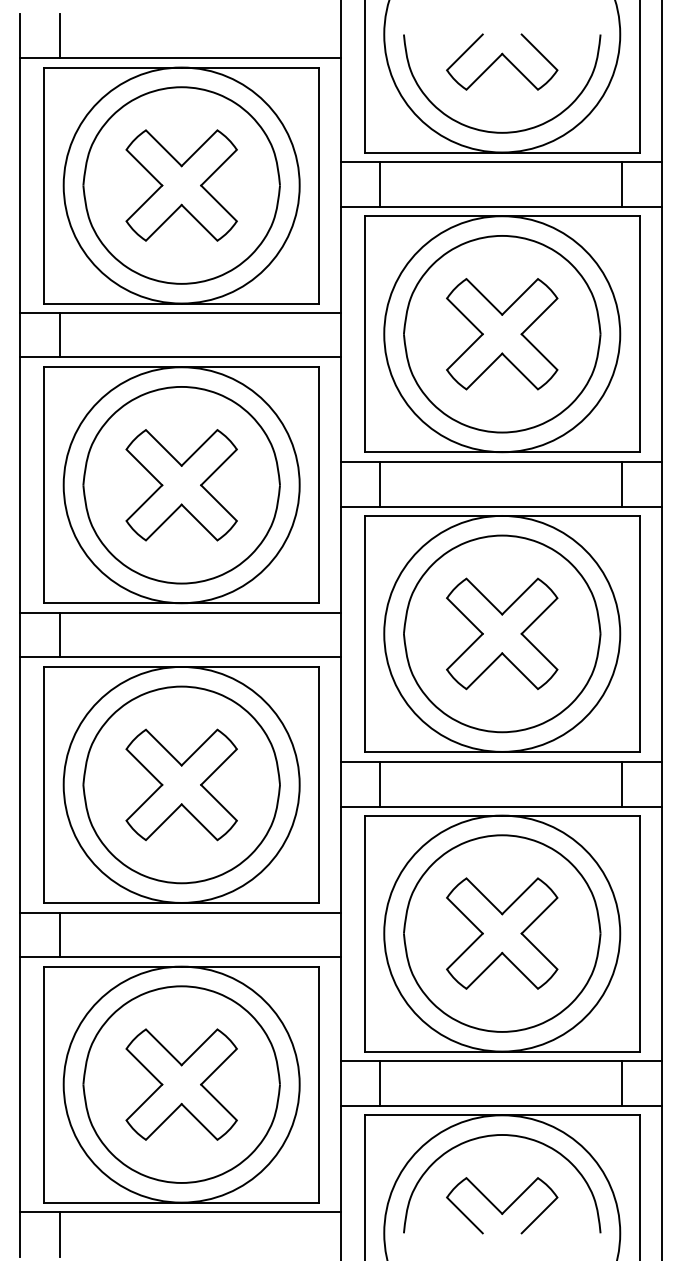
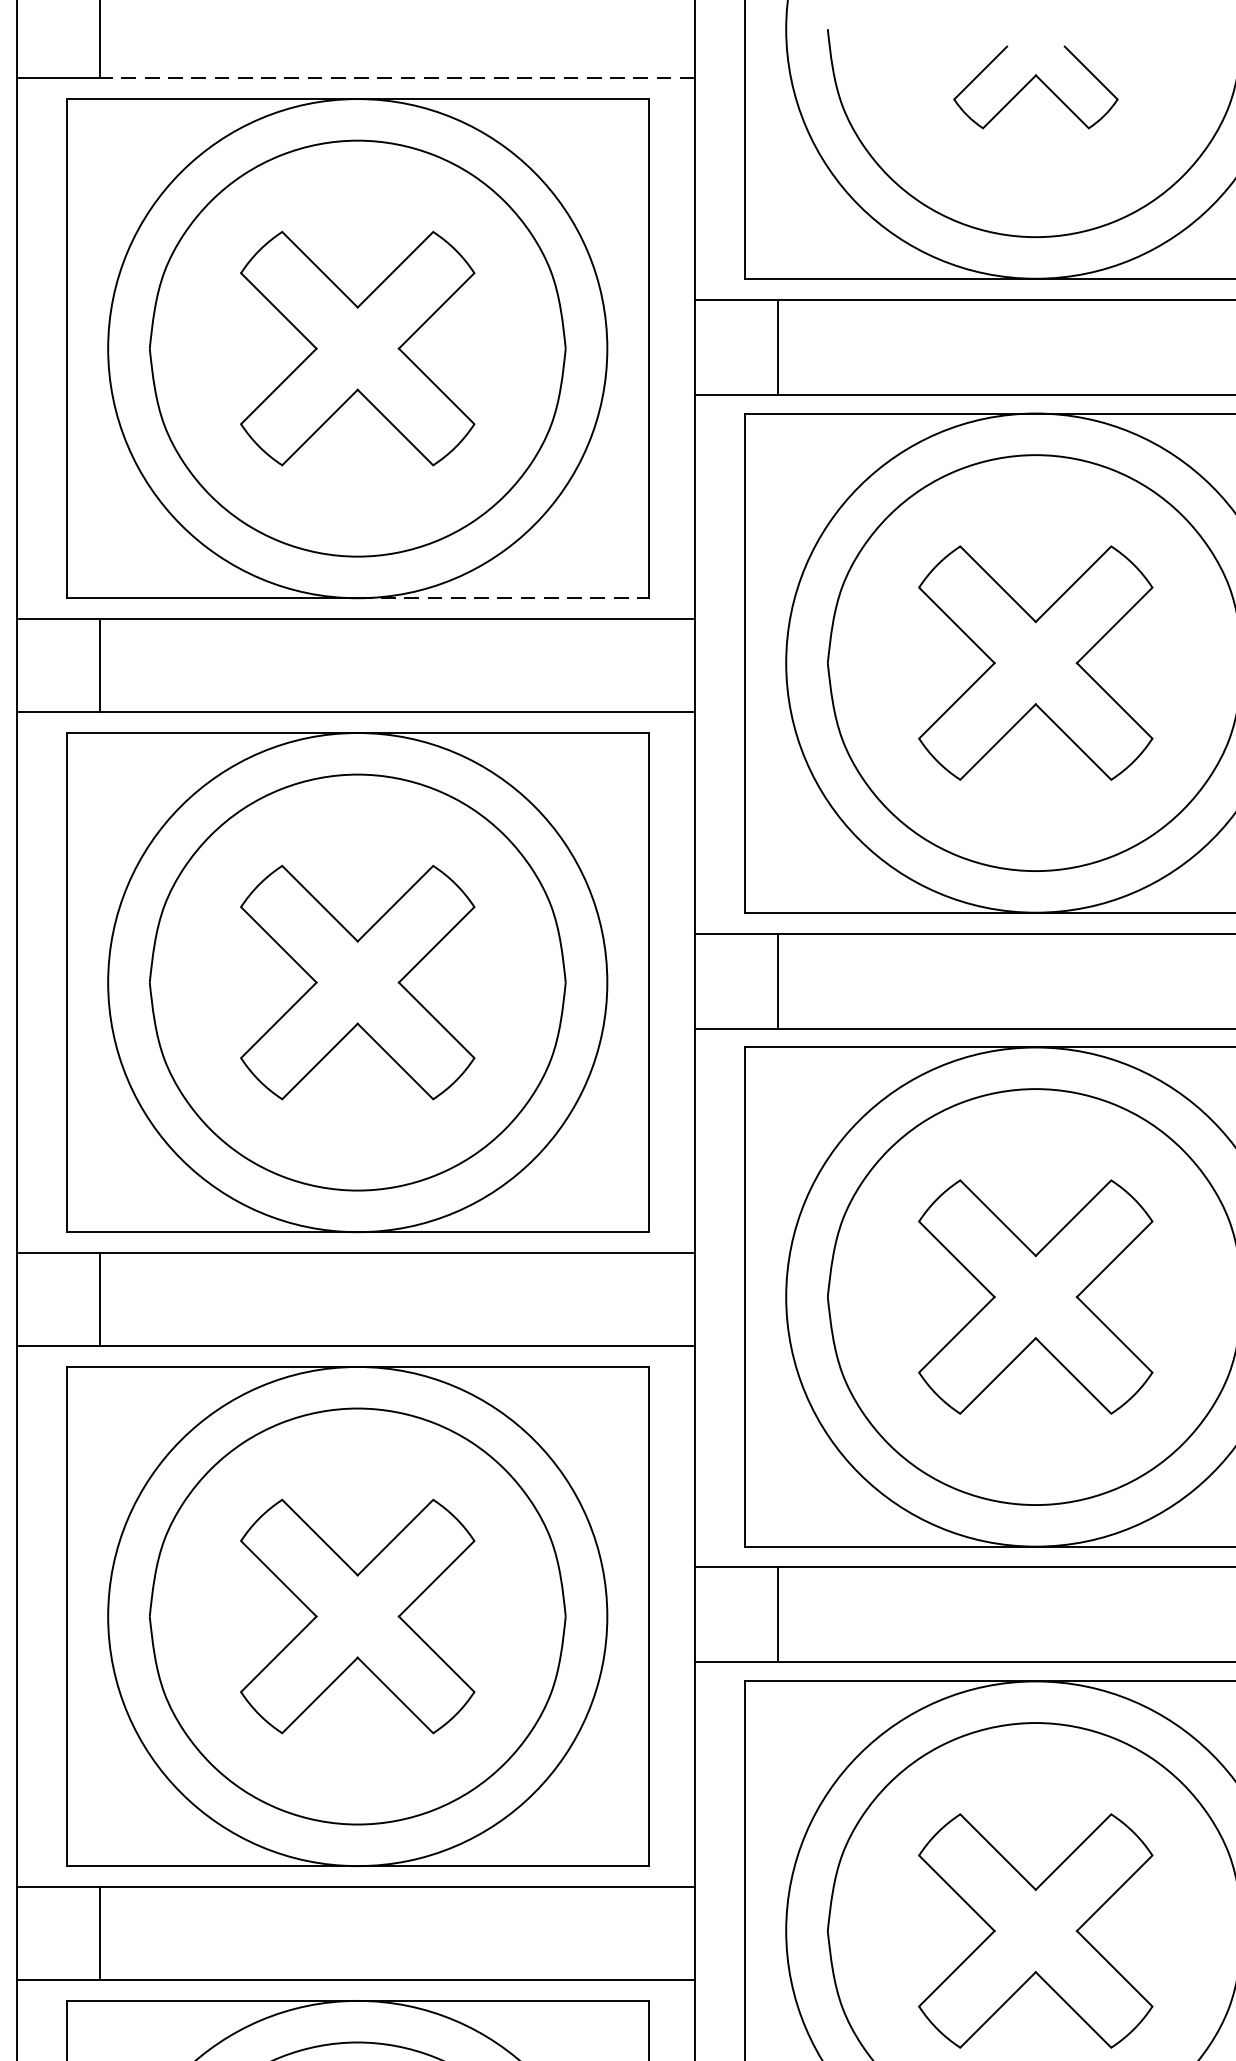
line: (200, 57) -> (397, 77), solid -> dashed
part: (502, 61) -> (1036, 86), size x0.7
line: (250, 303) -> (503, 598), solid -> dashed

